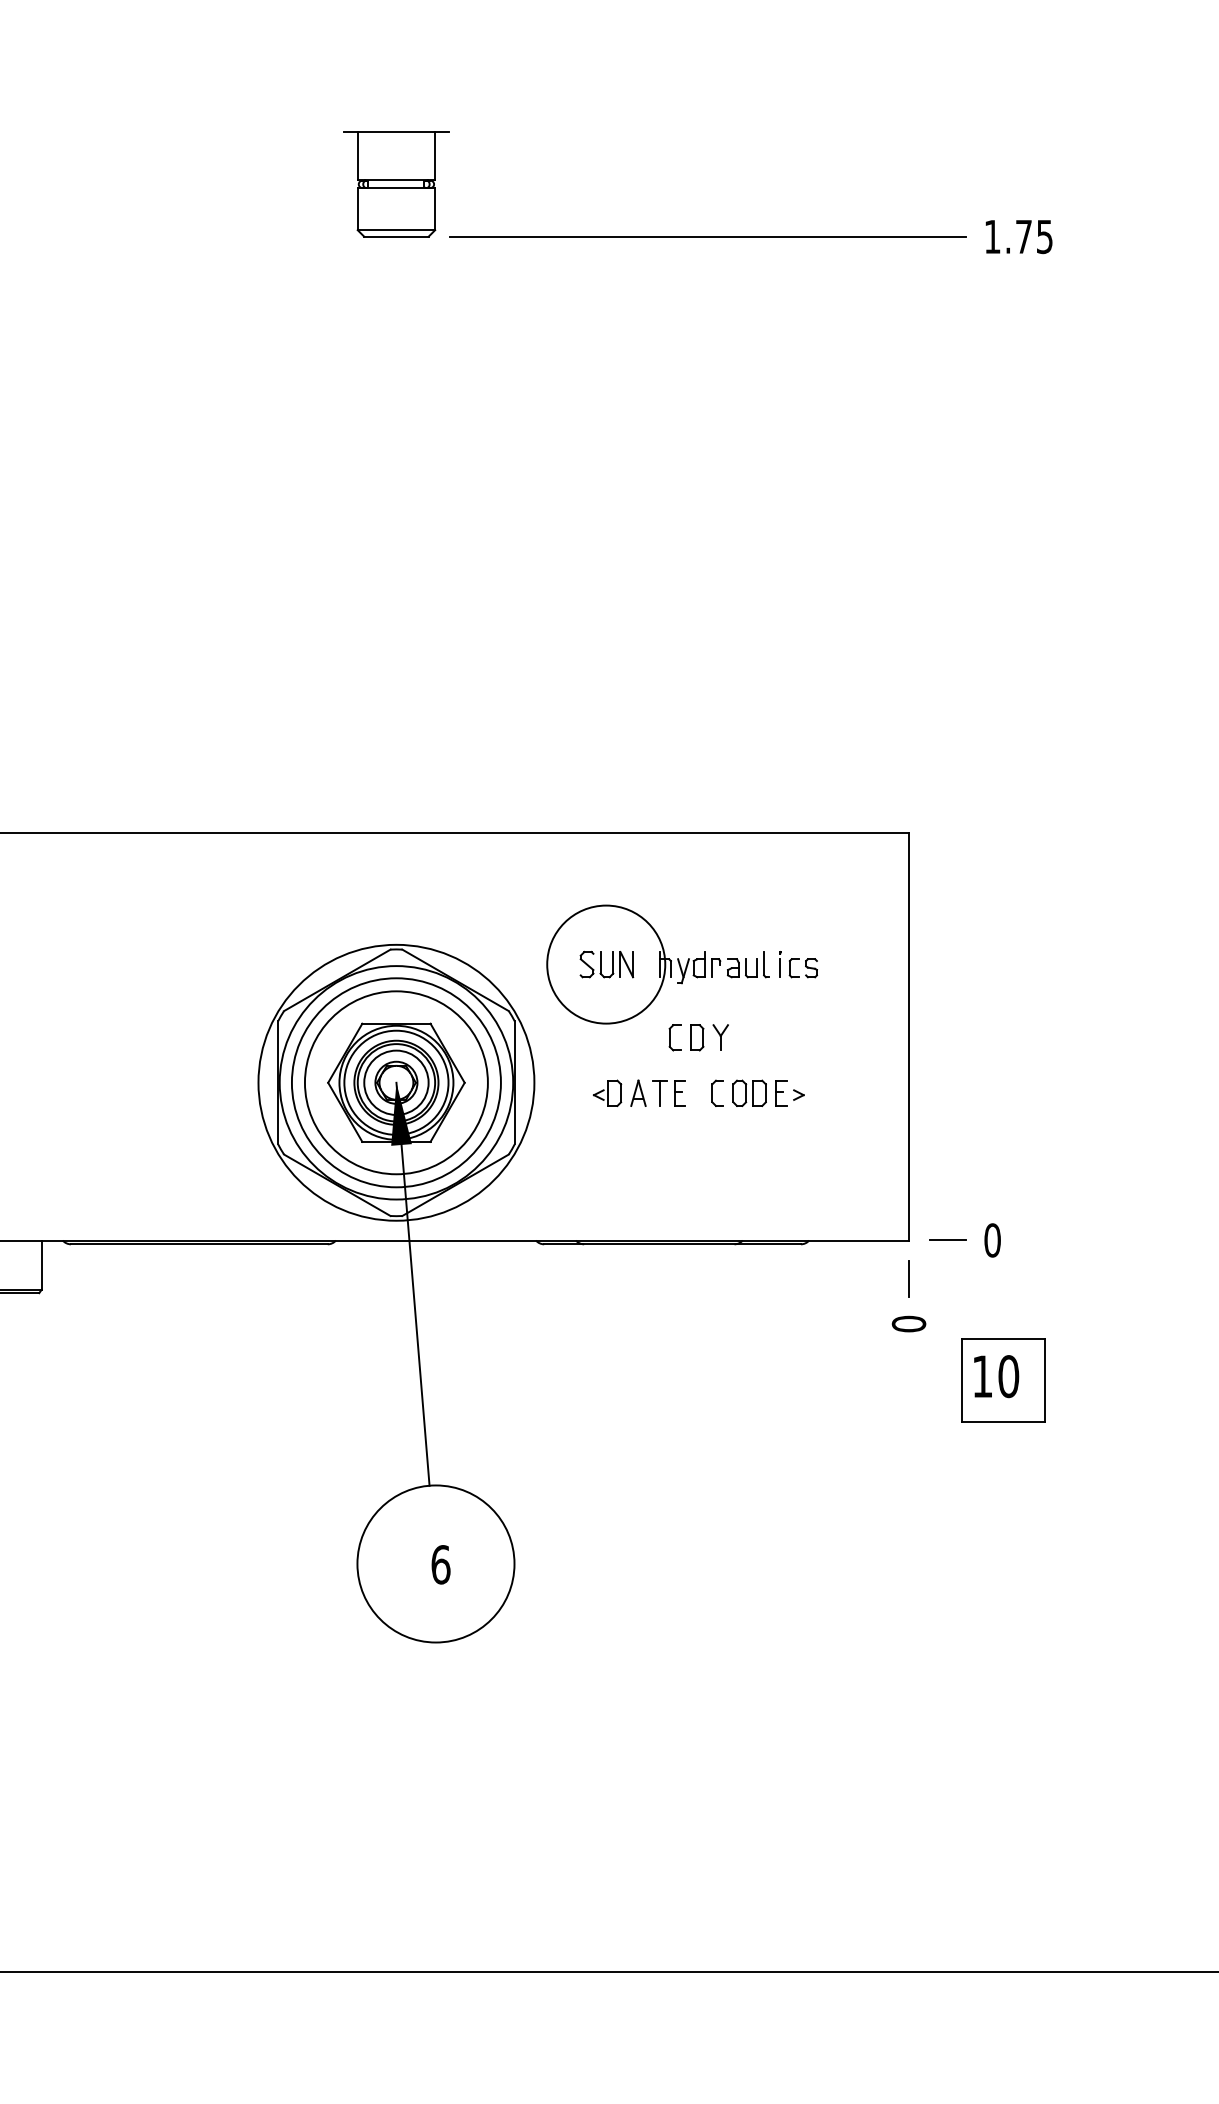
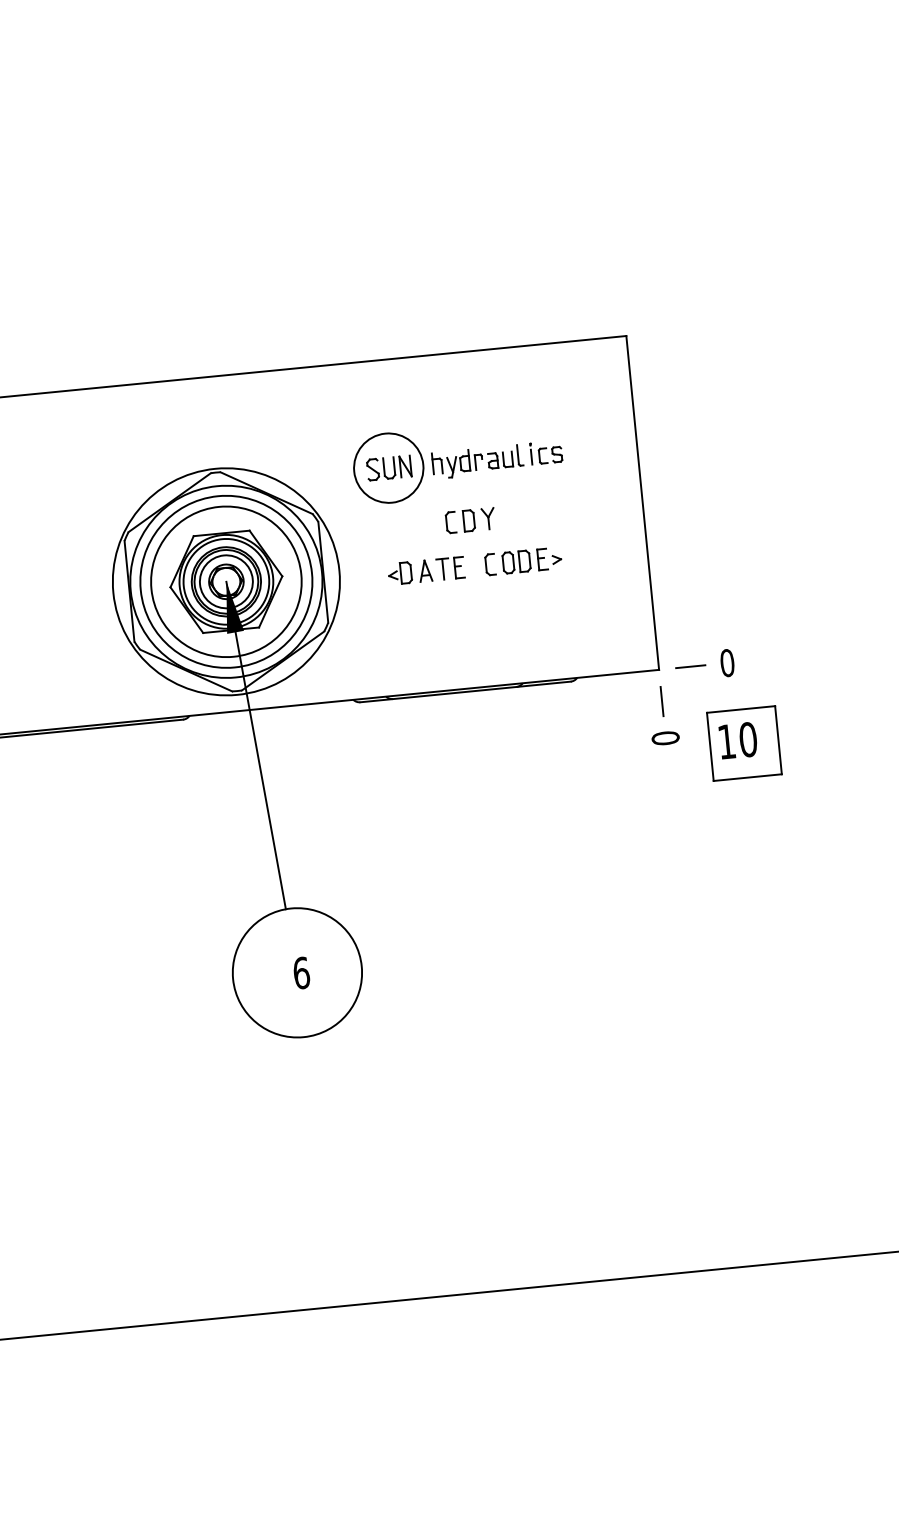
circle: (606, 964) -> (388, 468), size x0.71
part: (1003, 1380) -> (744, 743), moved

